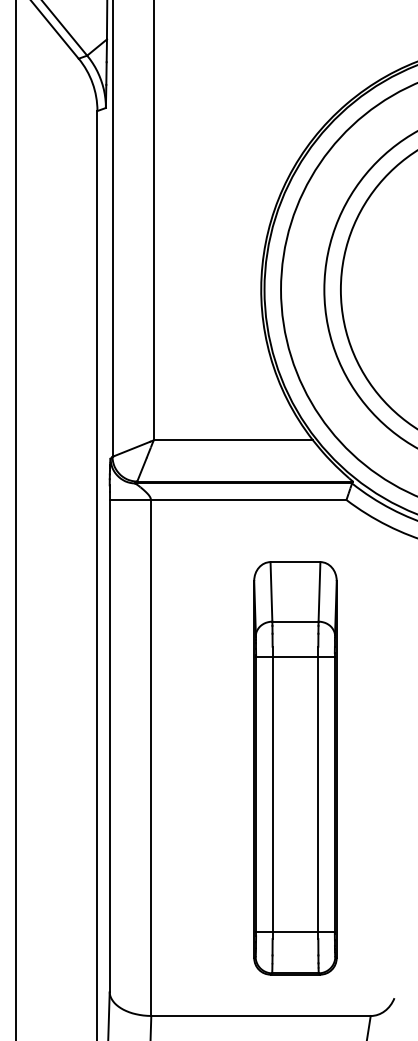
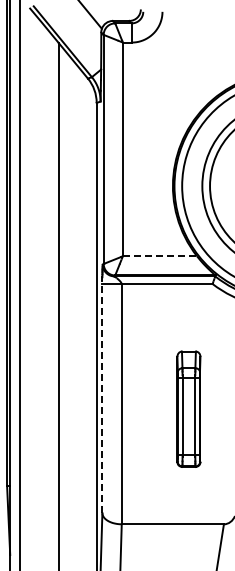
line: (234, 440) -> (160, 256), solid -> dashed
line: (109, 741) -> (102, 396), solid -> dashed
part: (294, 769) -> (188, 409), size x0.6

